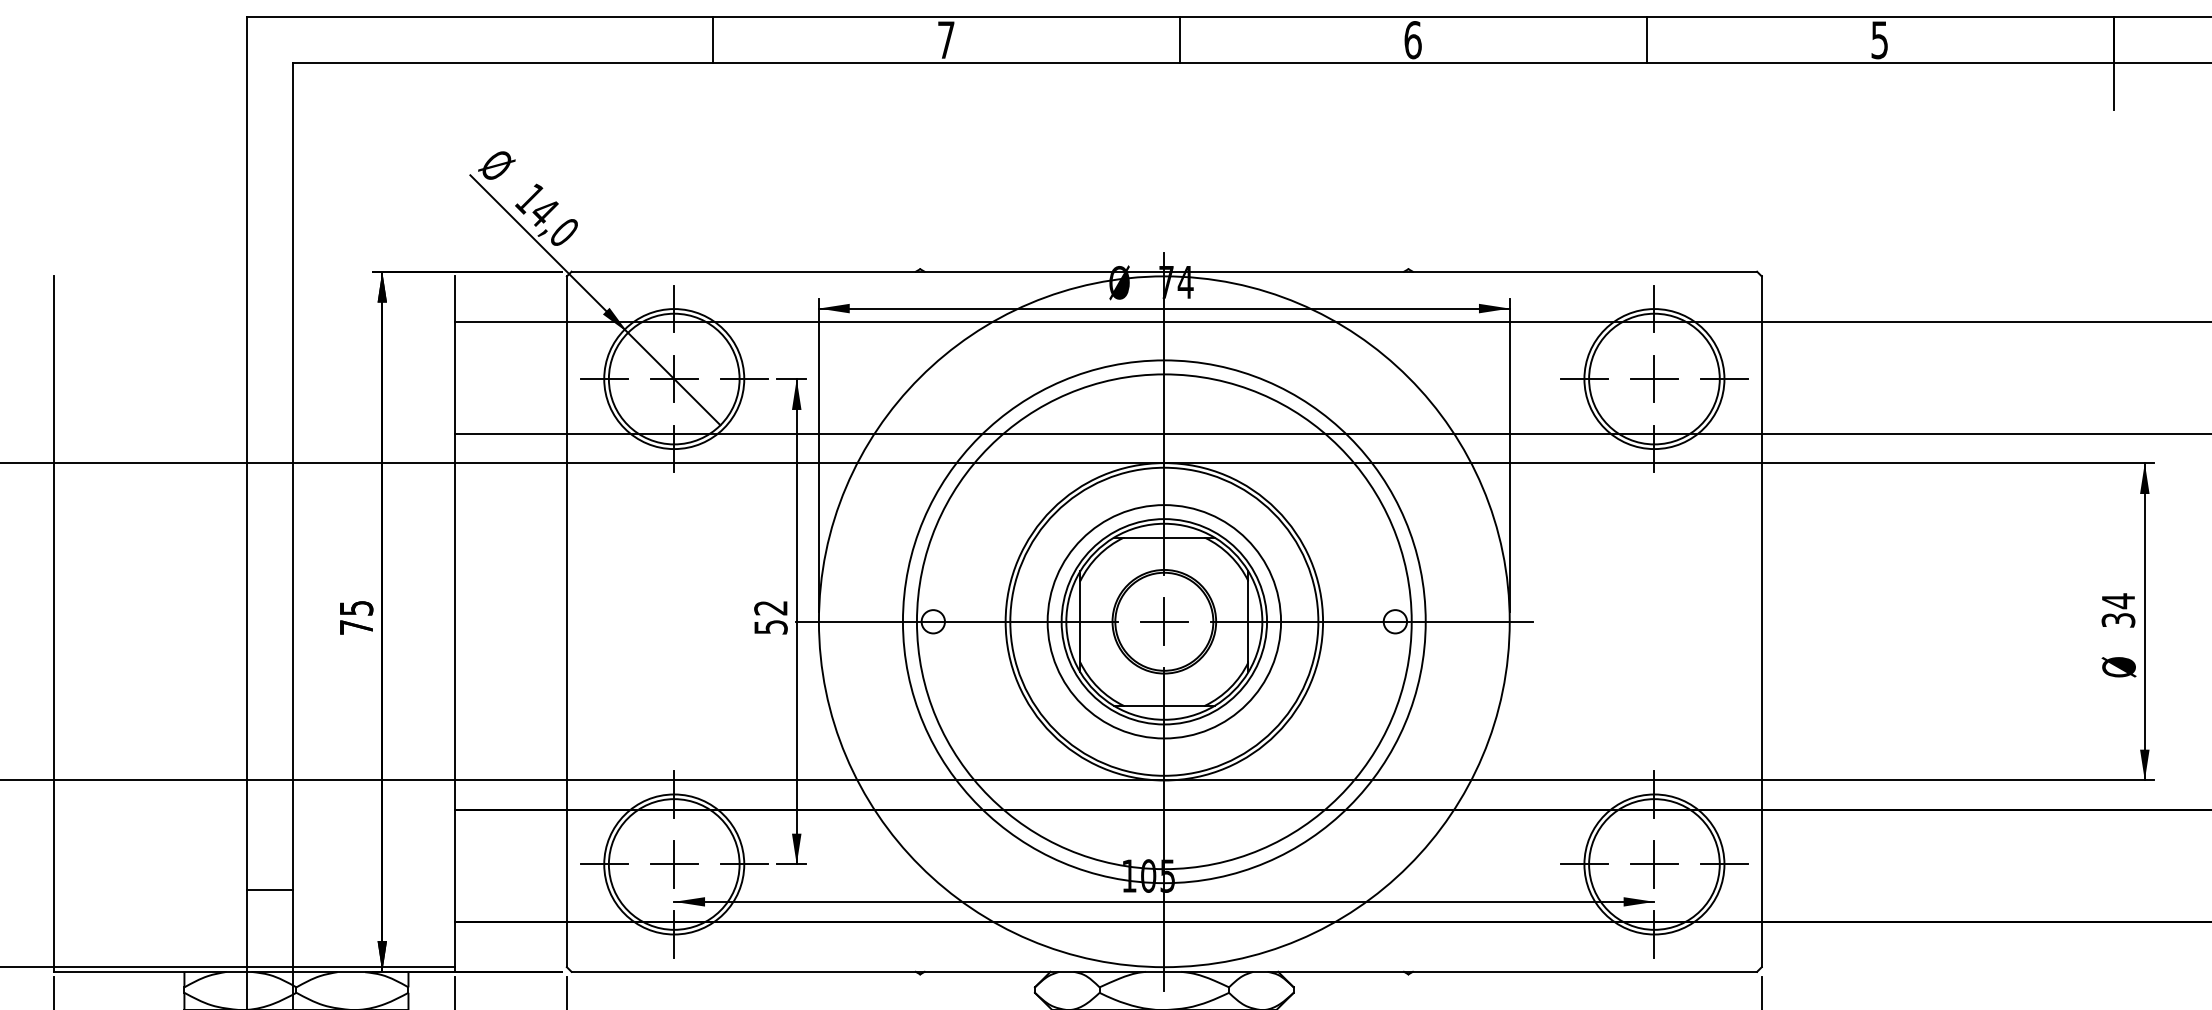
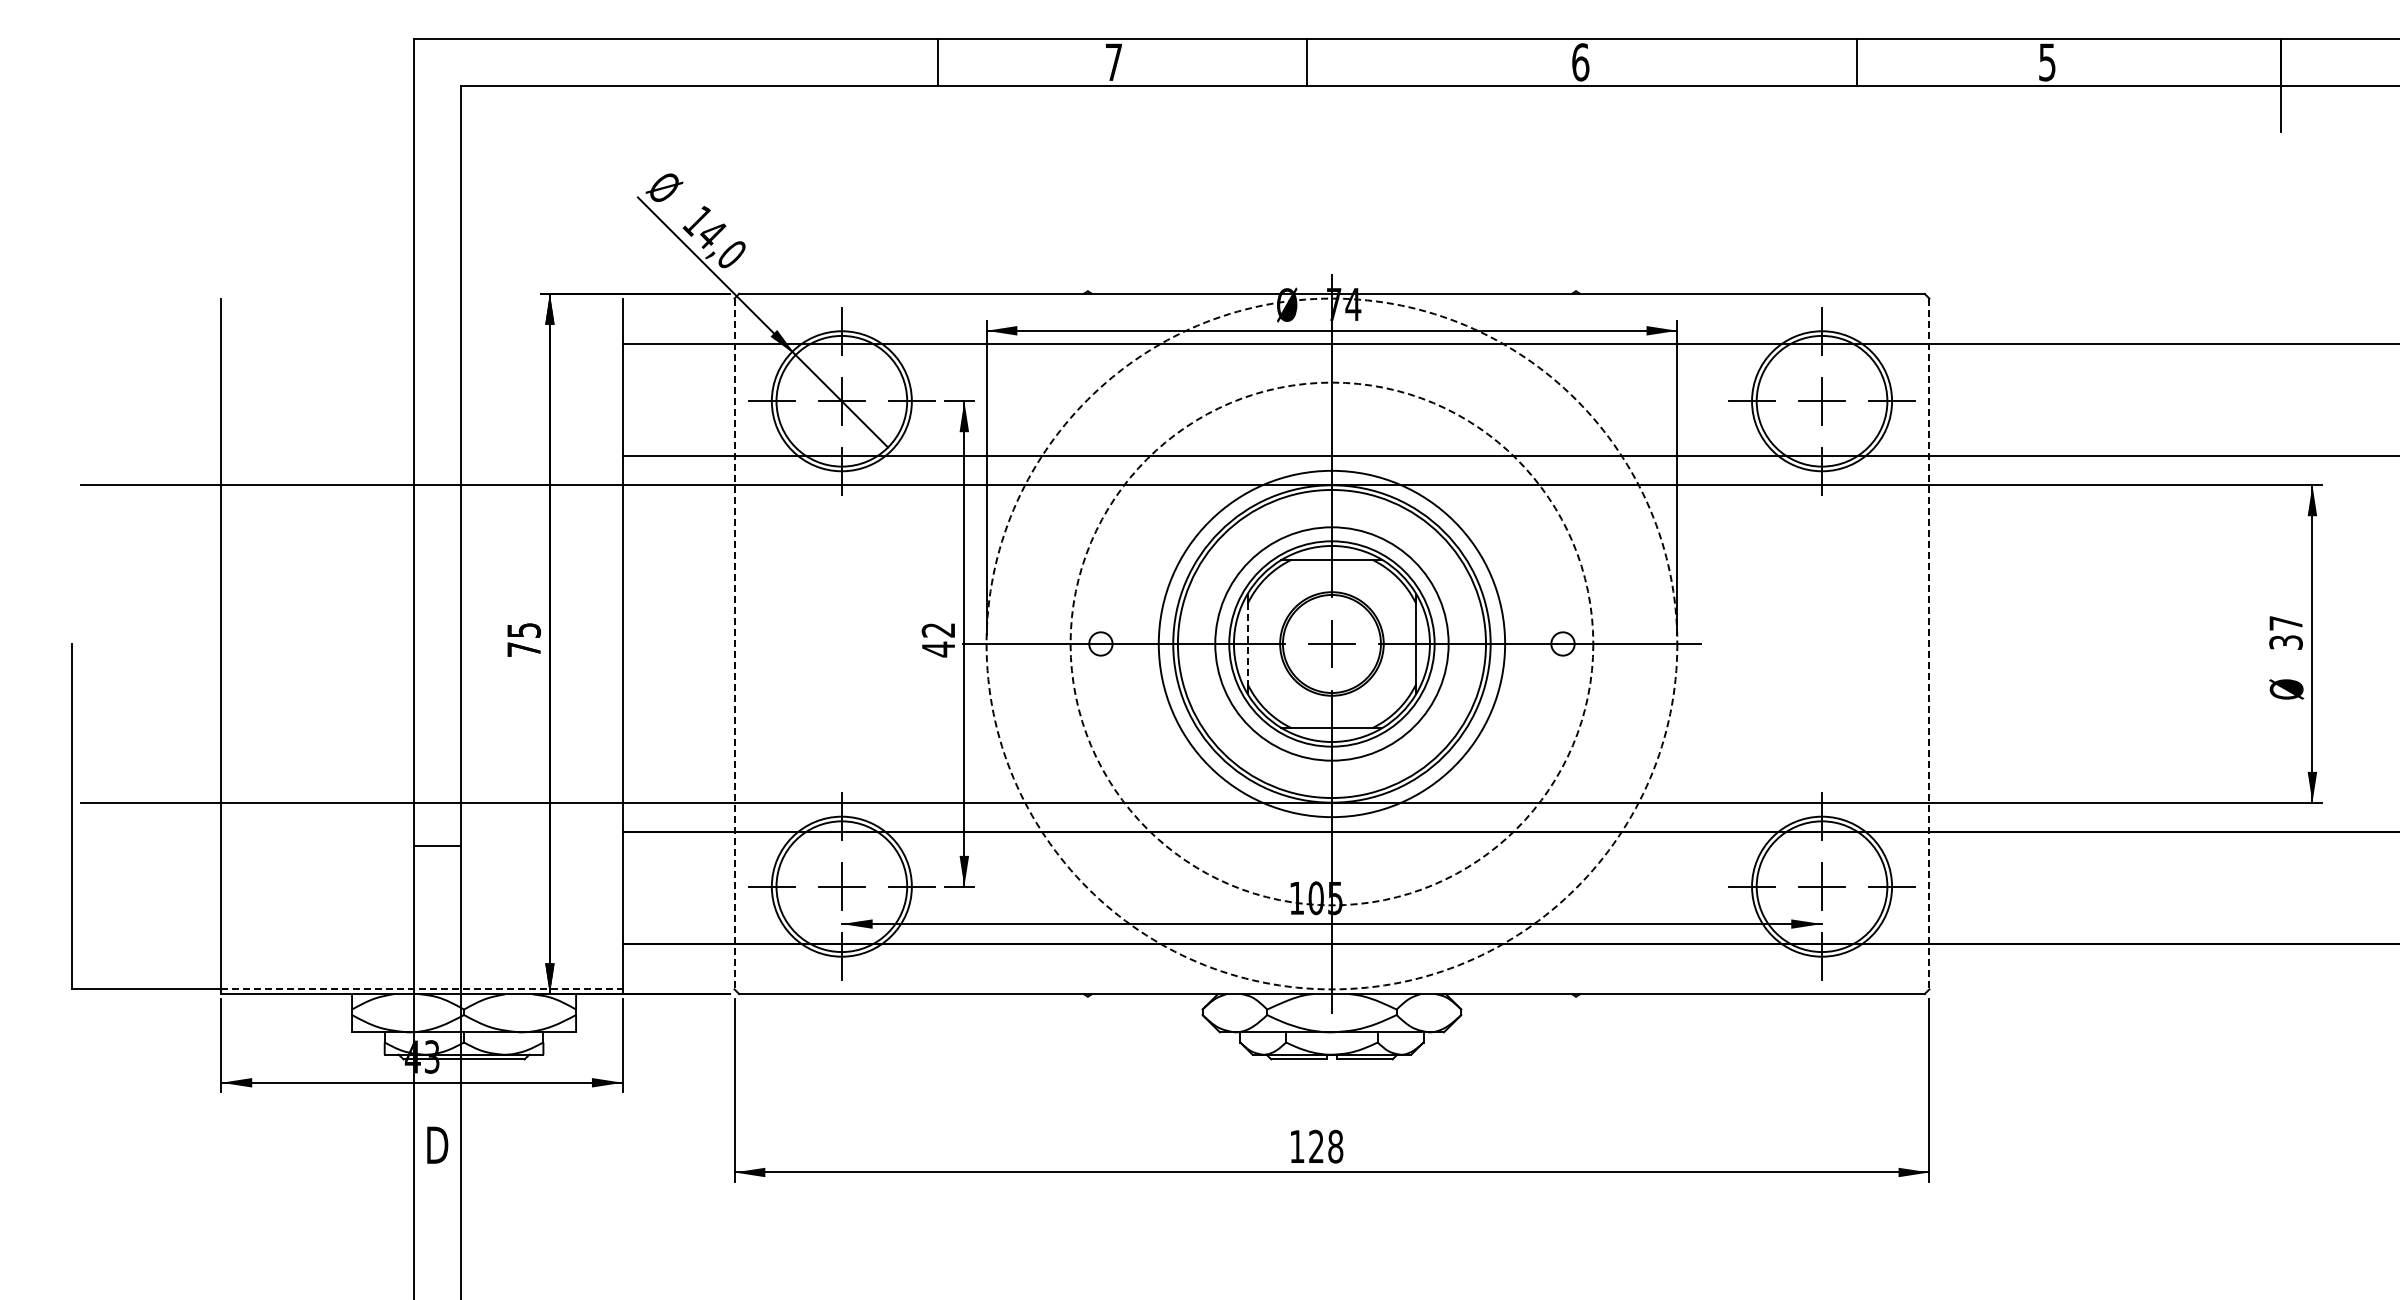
line: (712, 39) -> (937, 61), moved
line: (1179, 39) -> (1306, 61), moved
line: (1646, 39) -> (1856, 61), moved
text: (2117, 601) -> (2285, 623), 34 -> 37
line: (1079, 621) -> (1247, 643), solid -> dashed
circle: (1163, 621) -> (1331, 643), size x0.7
circle: (1163, 621) -> (1331, 643), solid -> dashed
circle: (1163, 621) -> (1331, 643), solid -> dashed
line: (566, 622) -> (734, 644), solid -> dashed
line: (1761, 622) -> (1929, 644), solid -> dashed
text: (770, 627) -> (938, 649), 52 -> 42
line: (269, 889) -> (437, 845), moved
line: (254, 967) -> (422, 989), solid -> dashed

